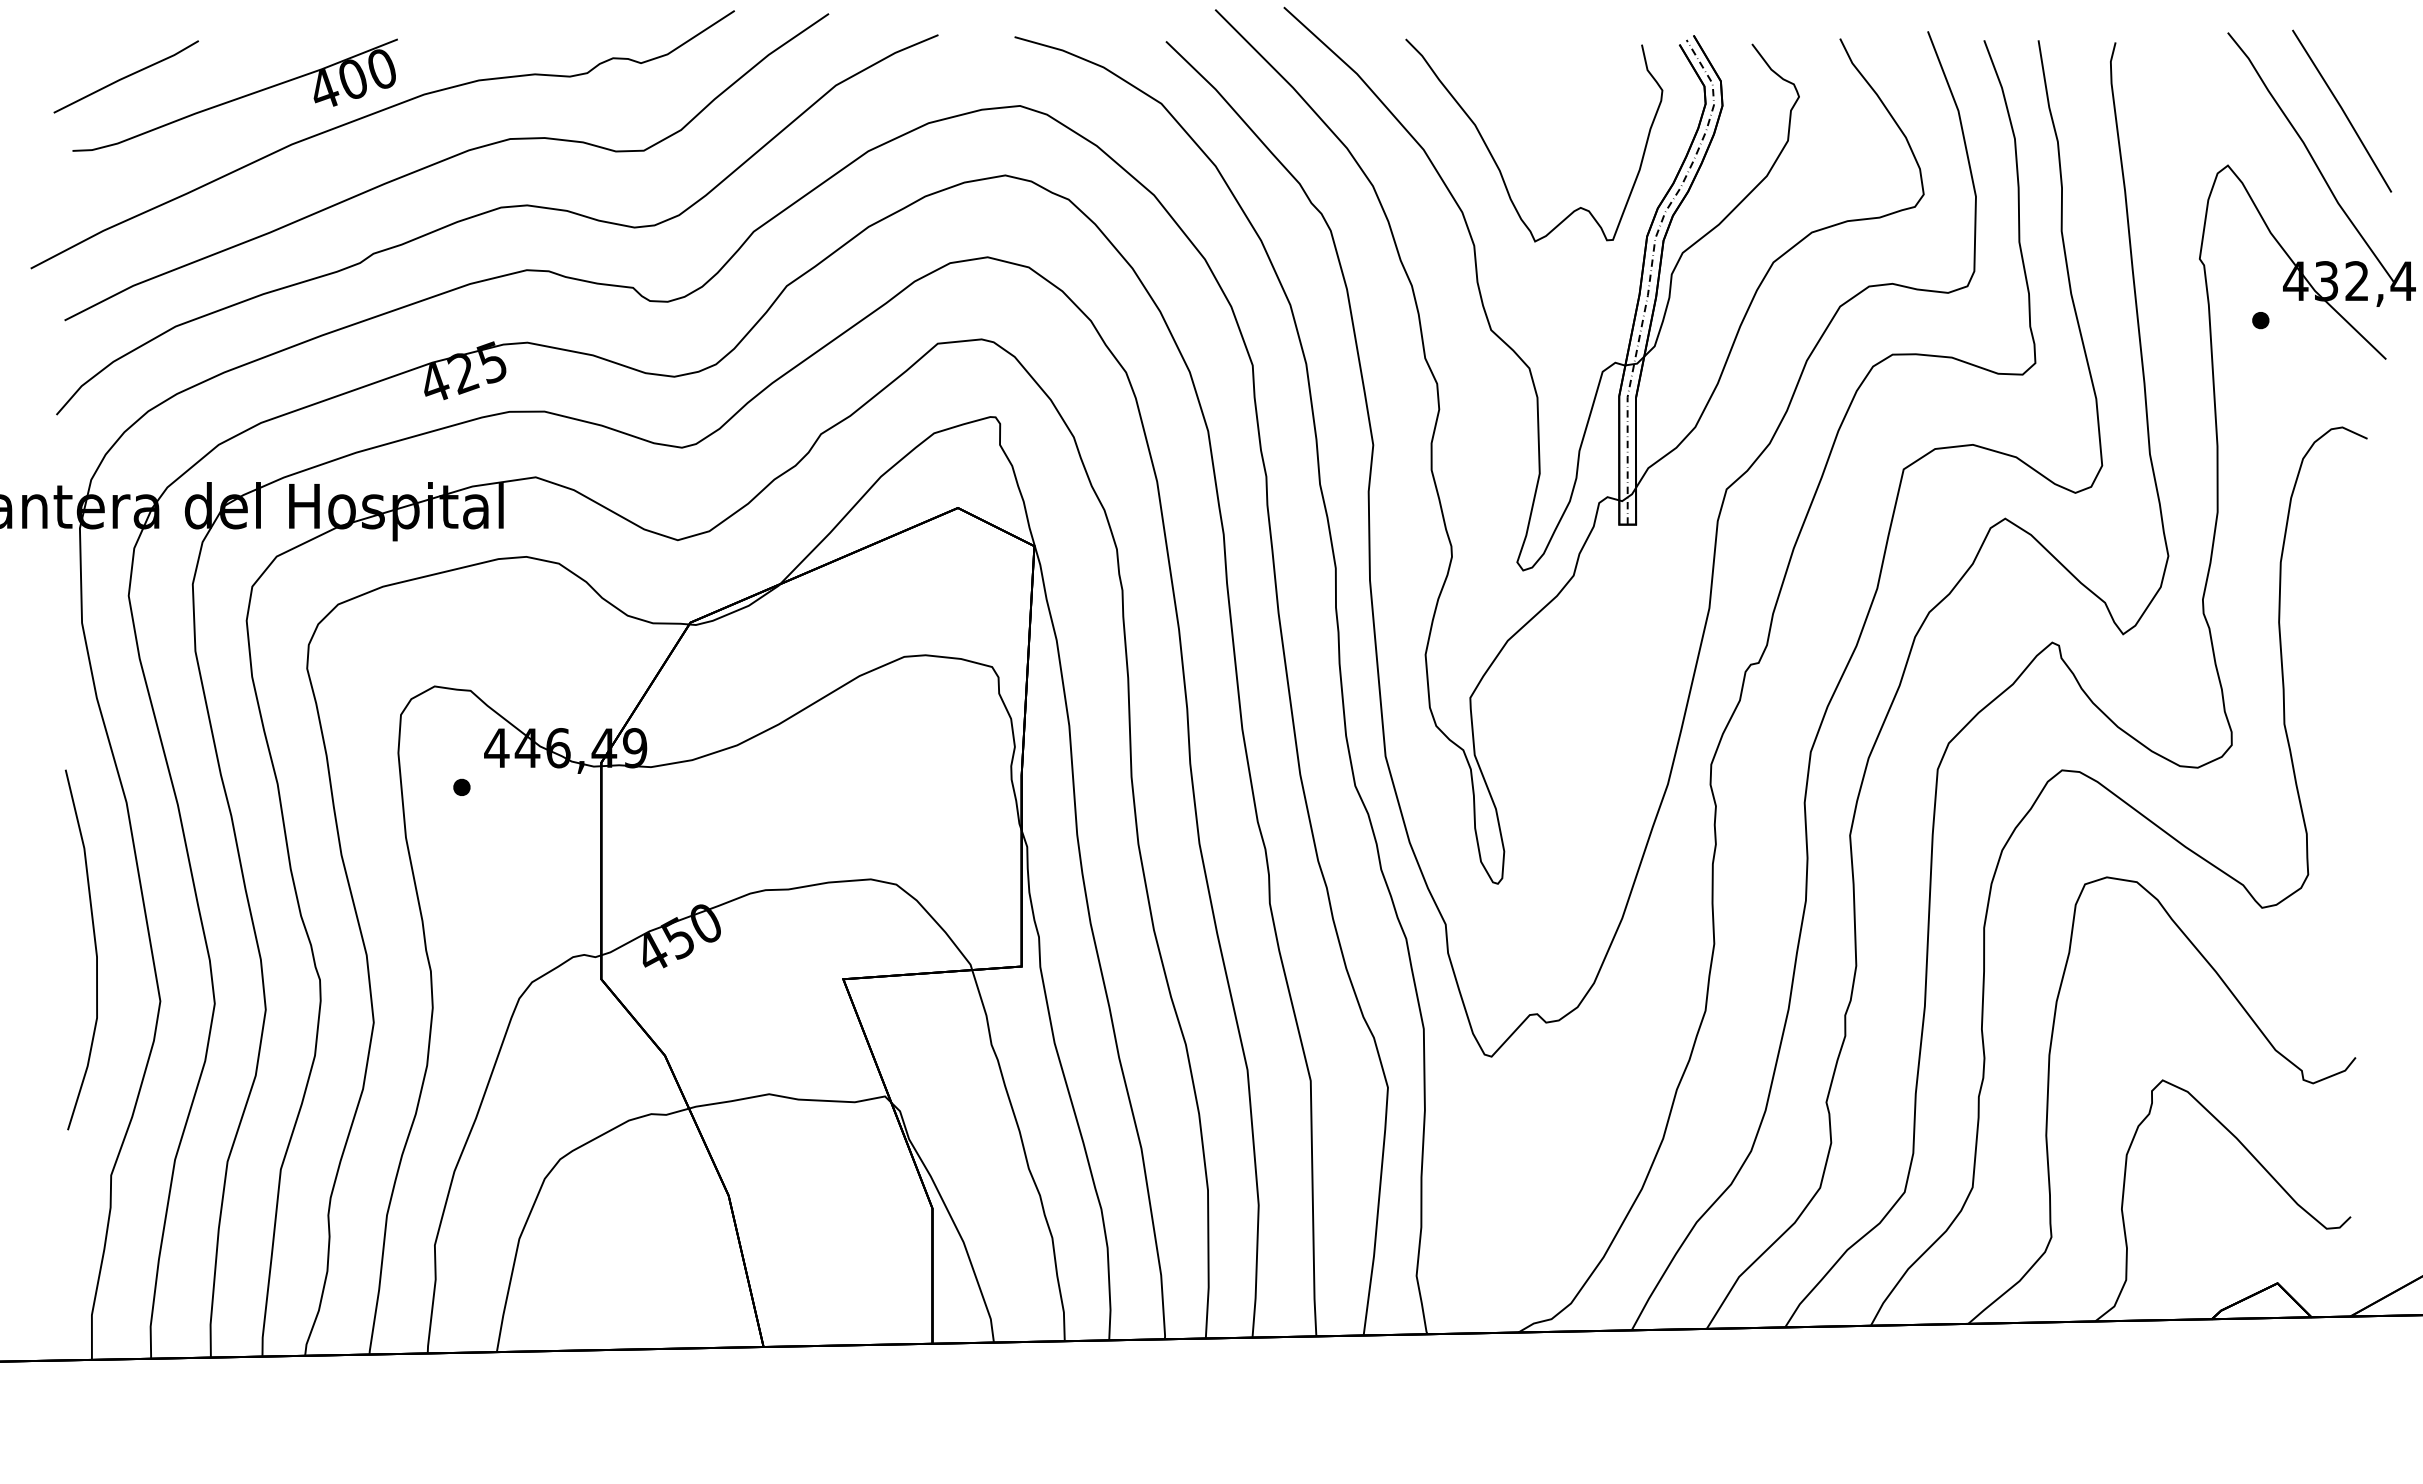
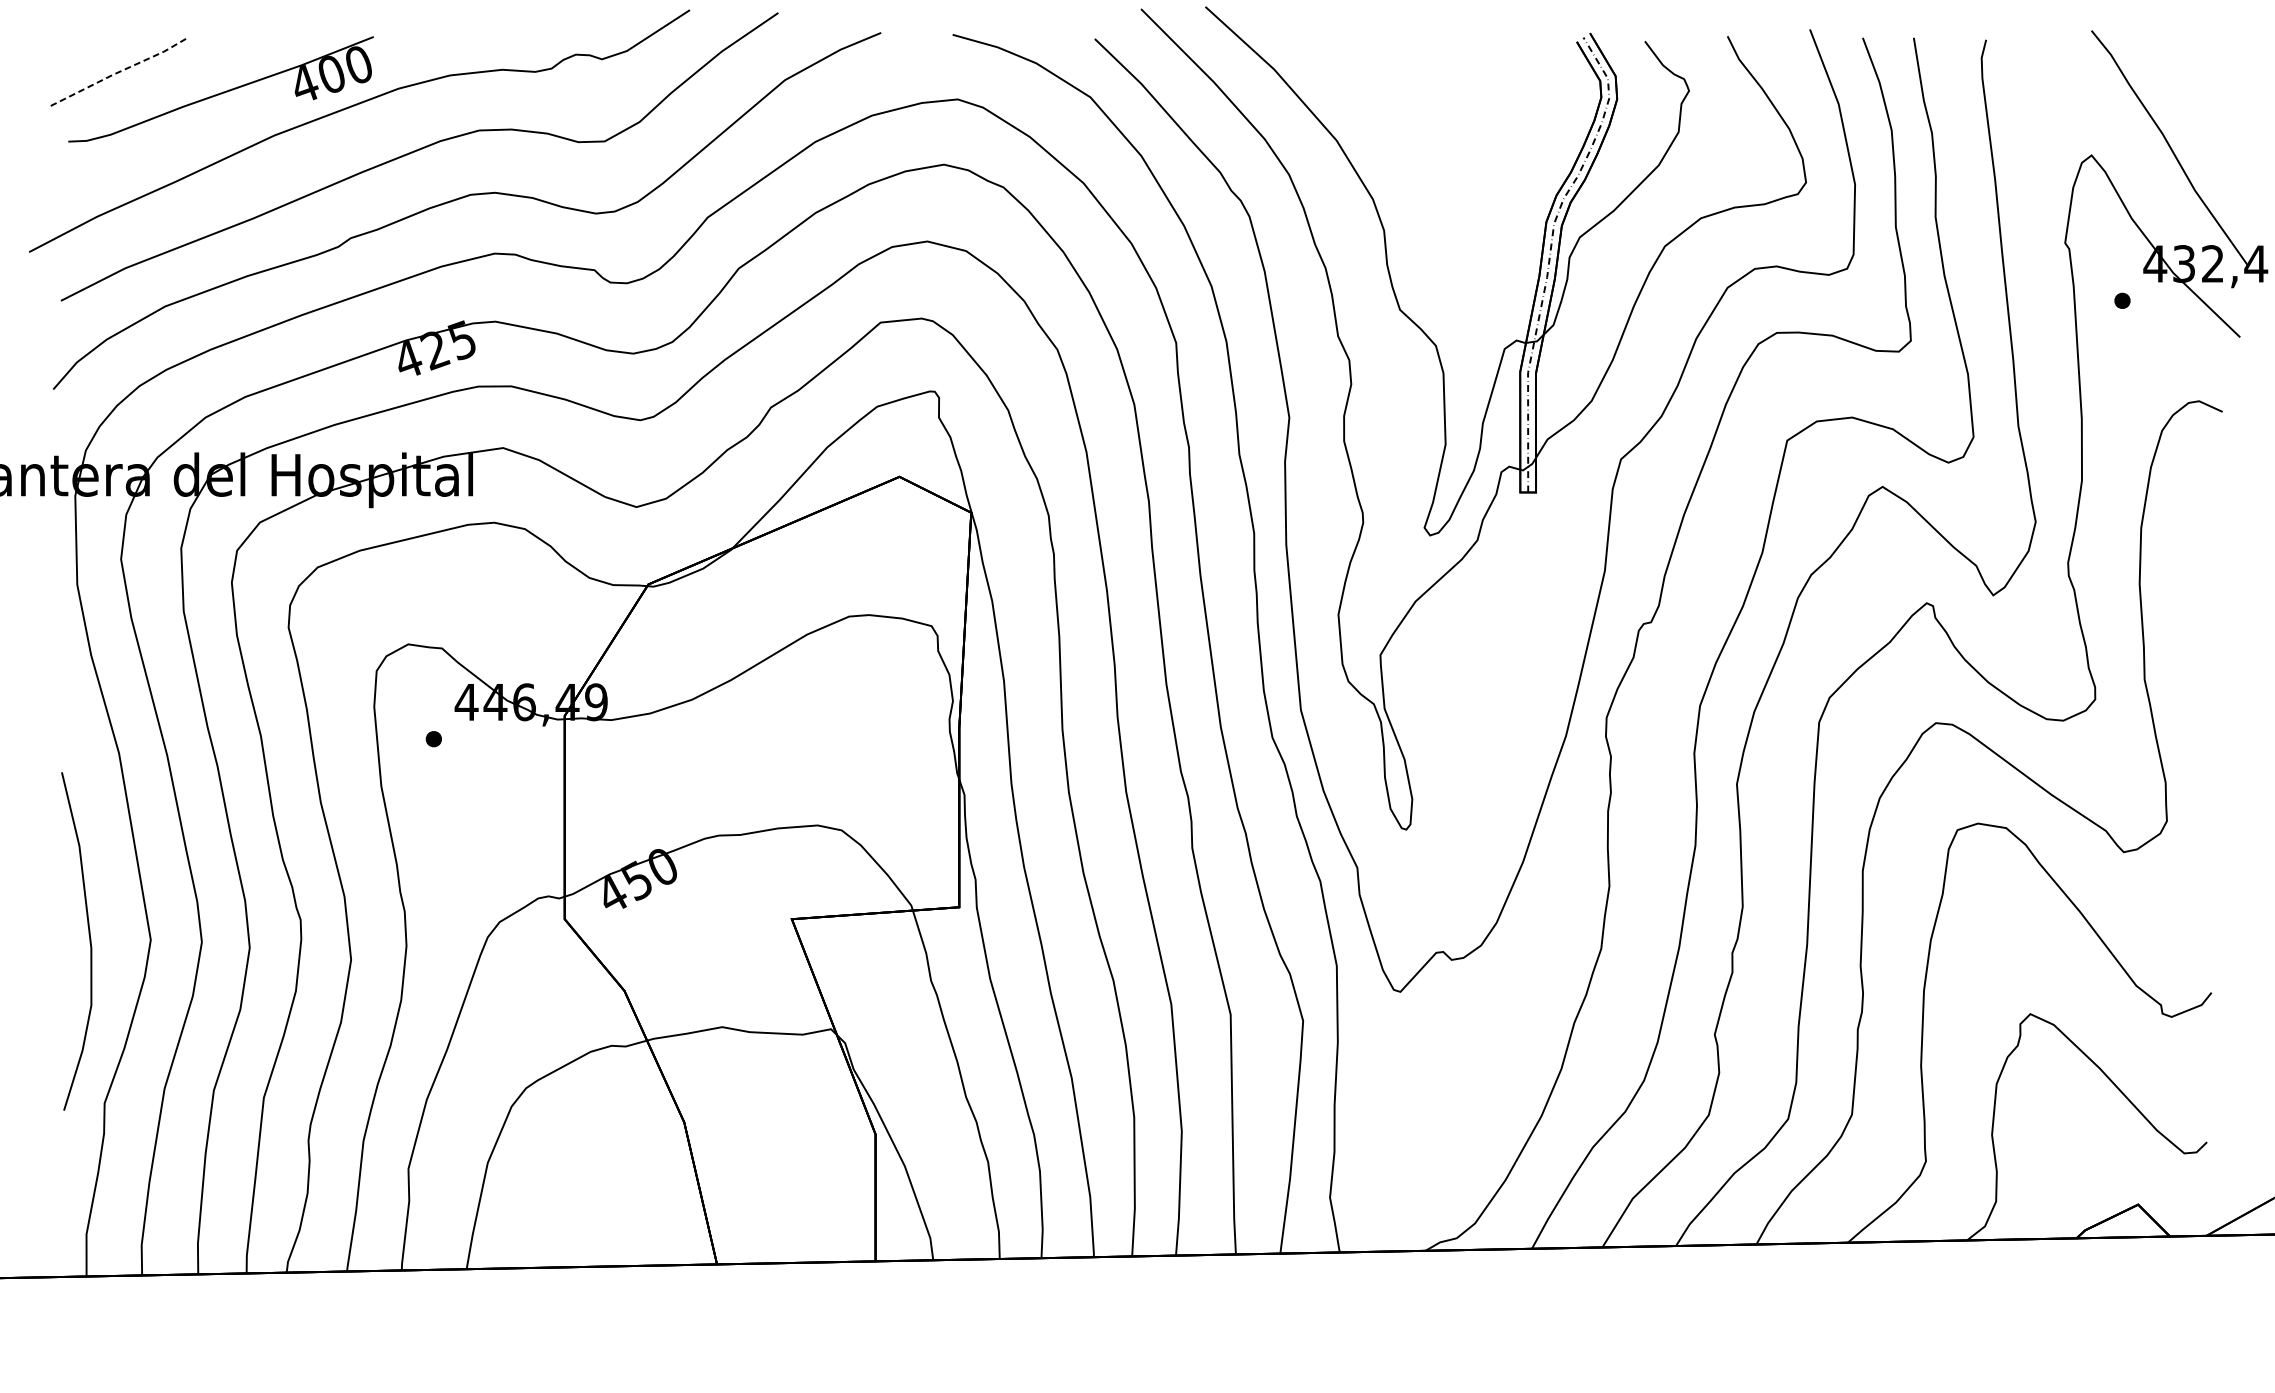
line: (126, 76) -> (119, 71), solid -> dashed
line: (2342, 110) -> (2199, 103), removed
curve: (1495, 160) -> (1404, 150), removed
curve: (94, 946) -> (88, 938), moved

